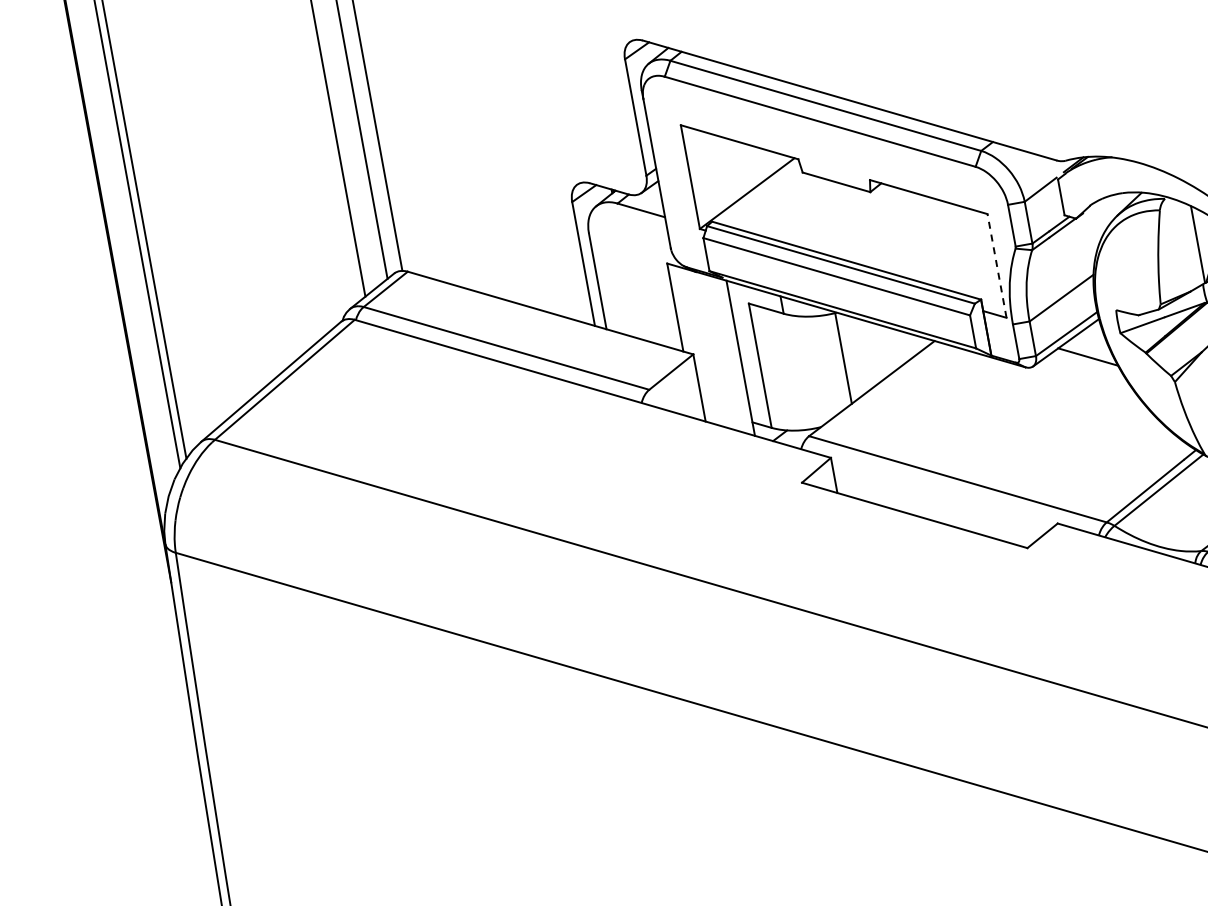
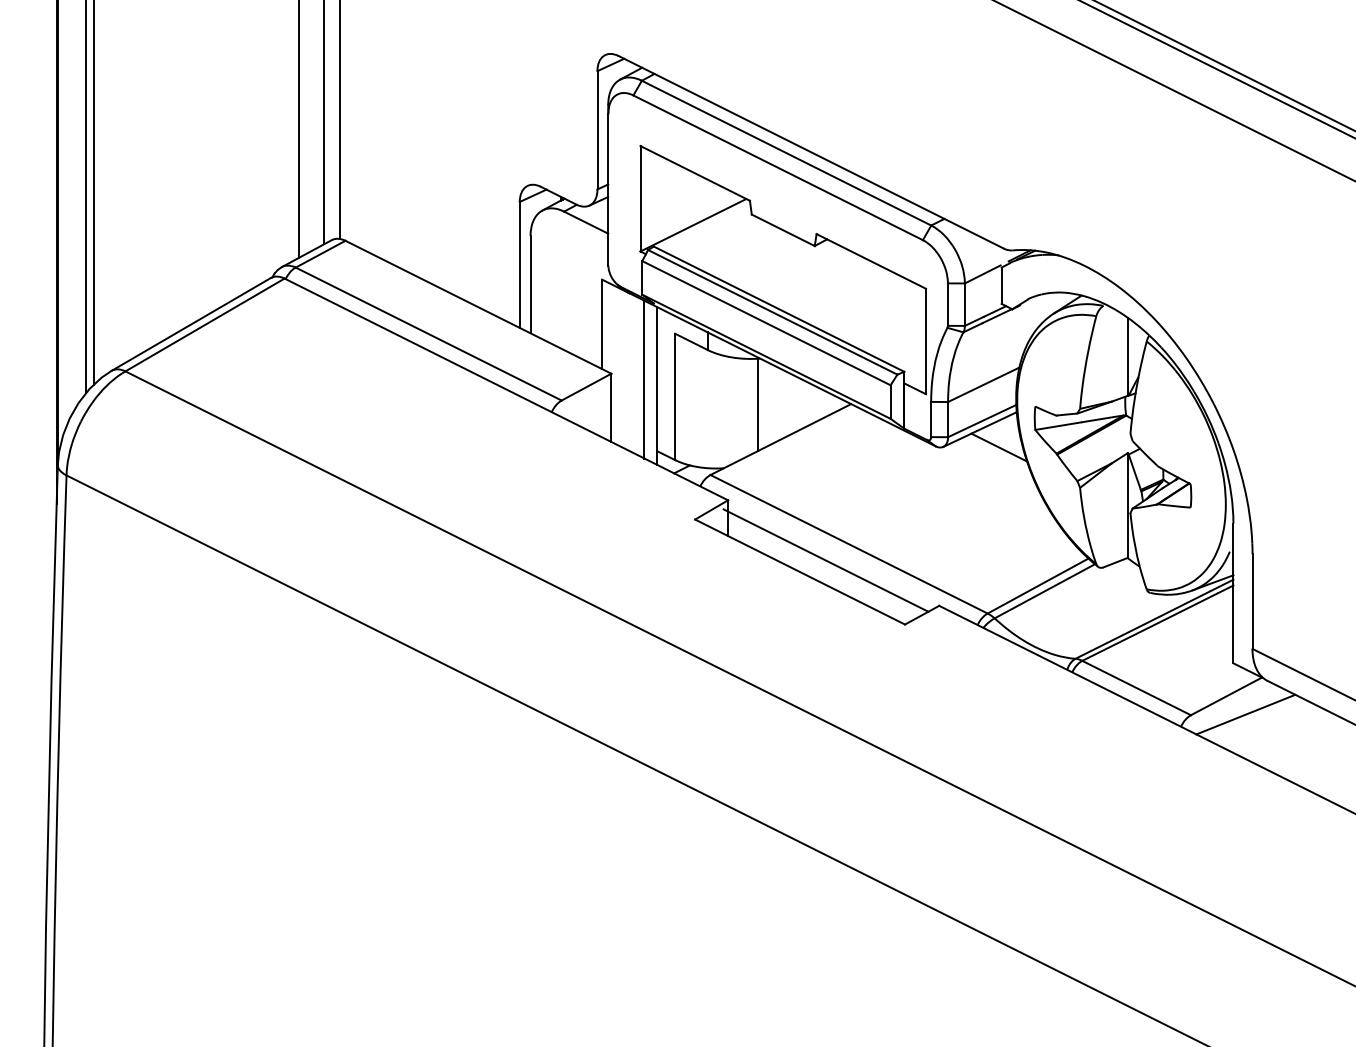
line: (997, 265) -> (926, 341), dashed -> solid
line: (726, 354) -> (644, 379), added
line: (937, 499) -> (825, 560), added

